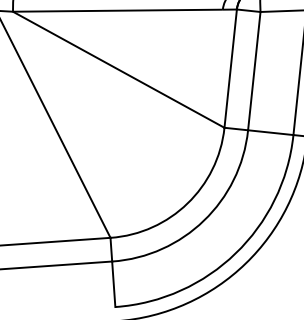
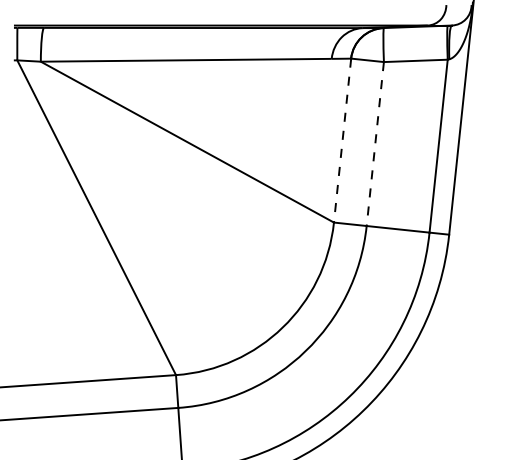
line: (230, 69) -> (342, 141), solid -> dashed
line: (254, 71) -> (375, 144), solid -> dashed

